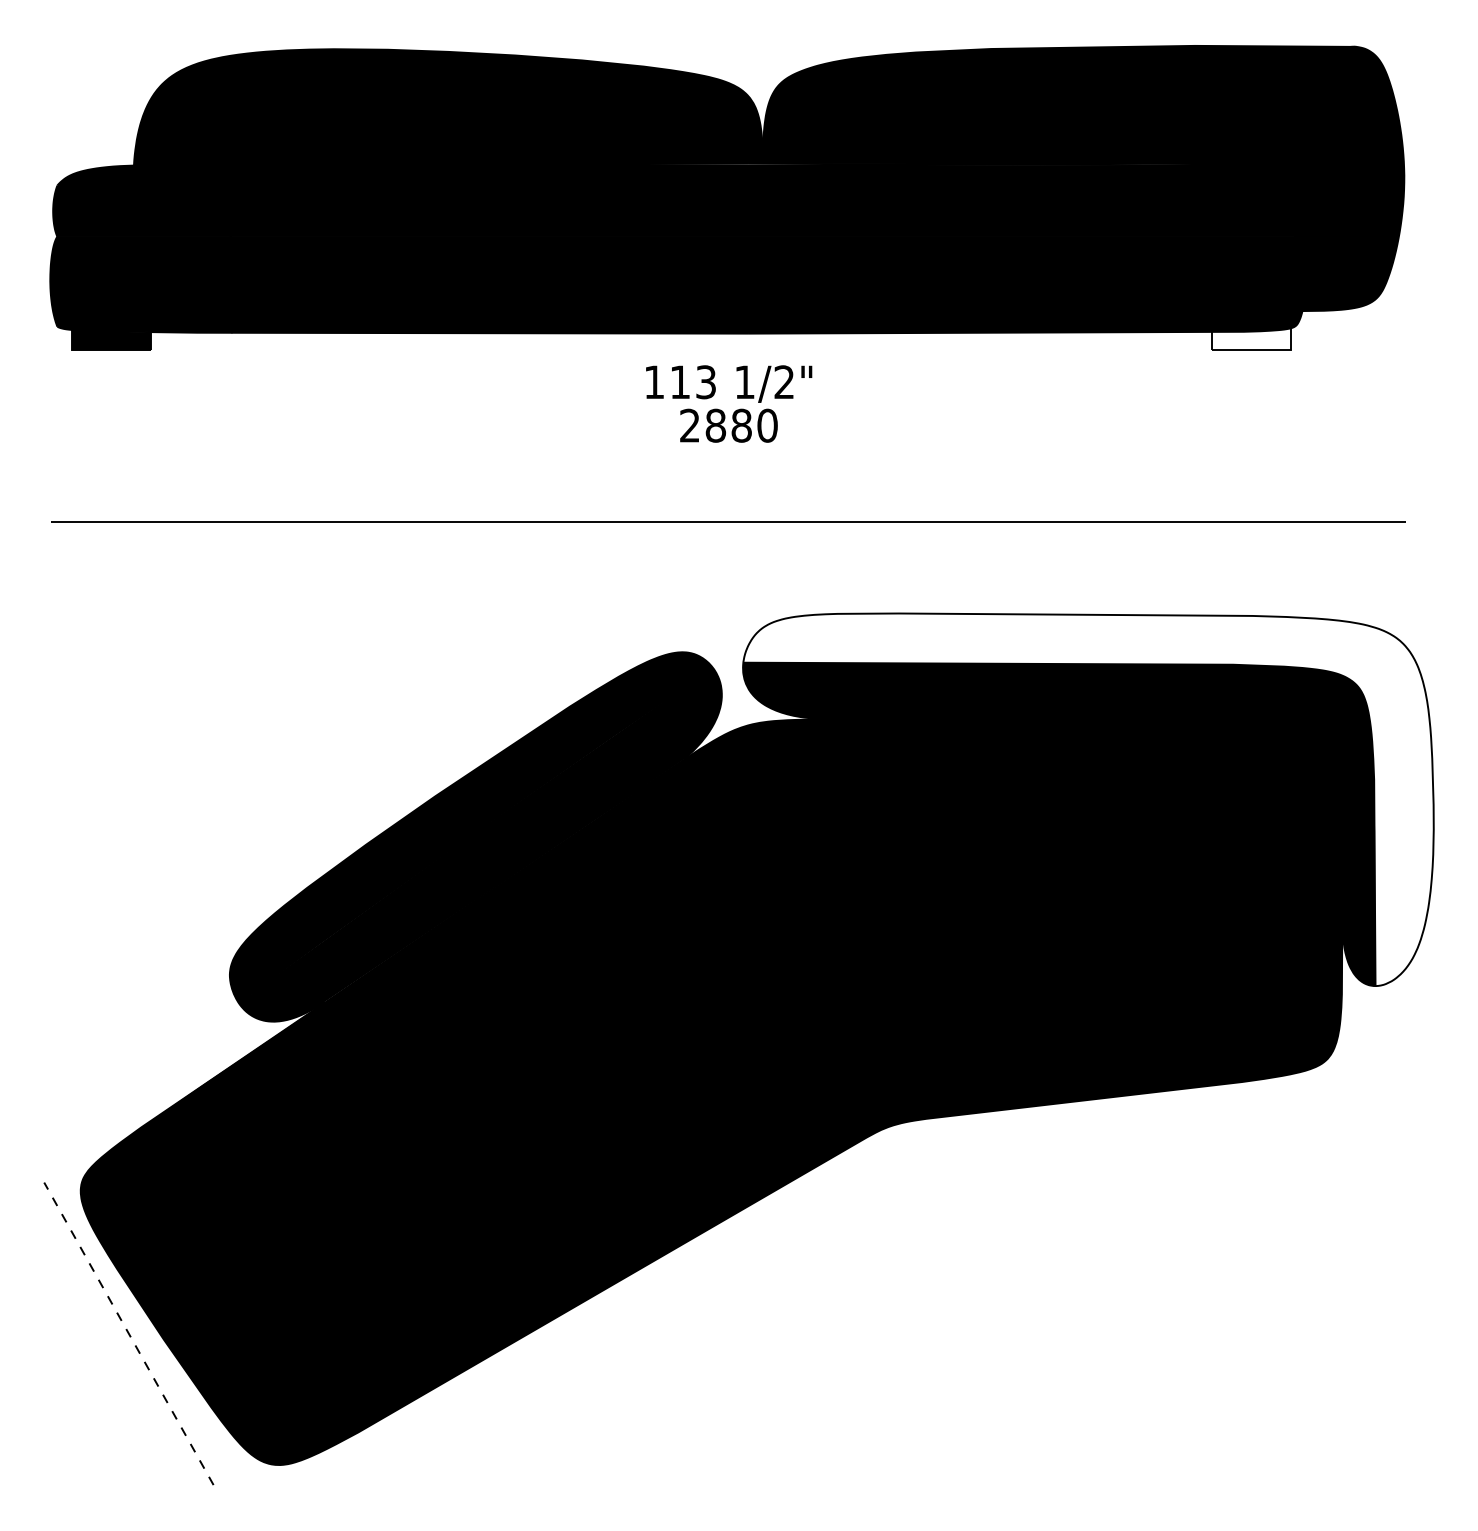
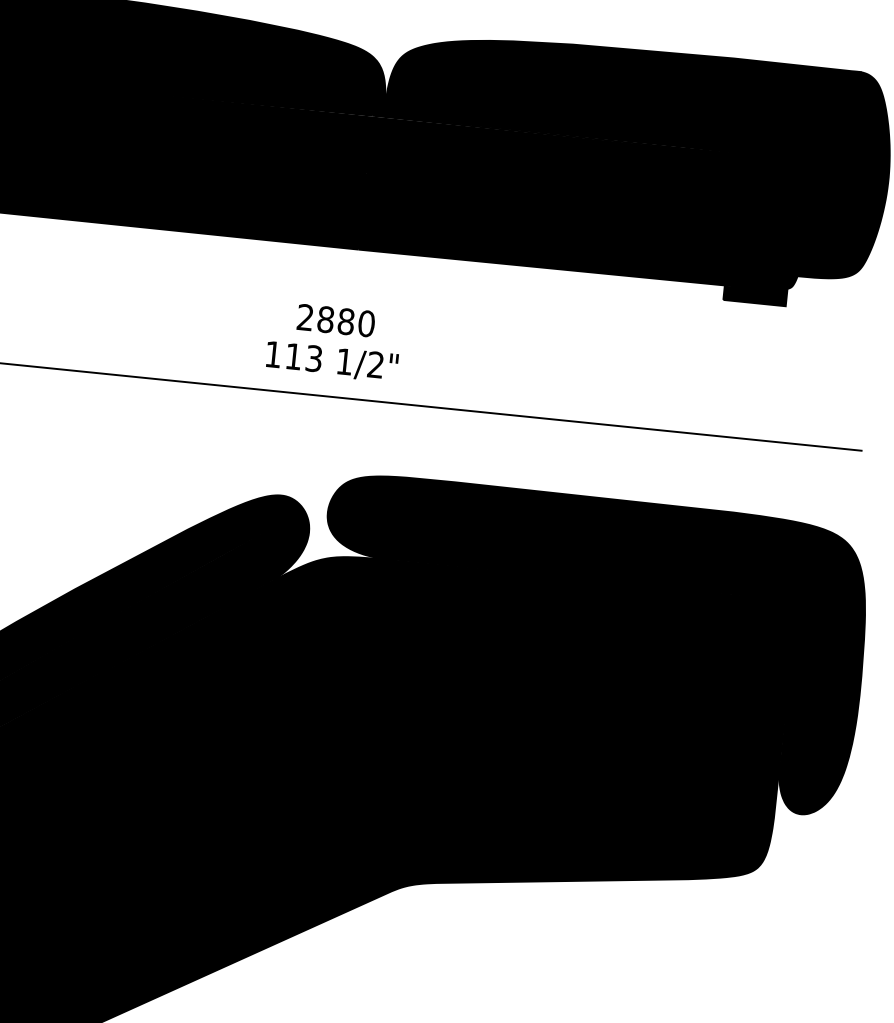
fill: (1251, 339) -> (755, 294), added
text: (729, 383) -> (332, 361), moved
fill: (1088, 799) -> (589, 644), added

